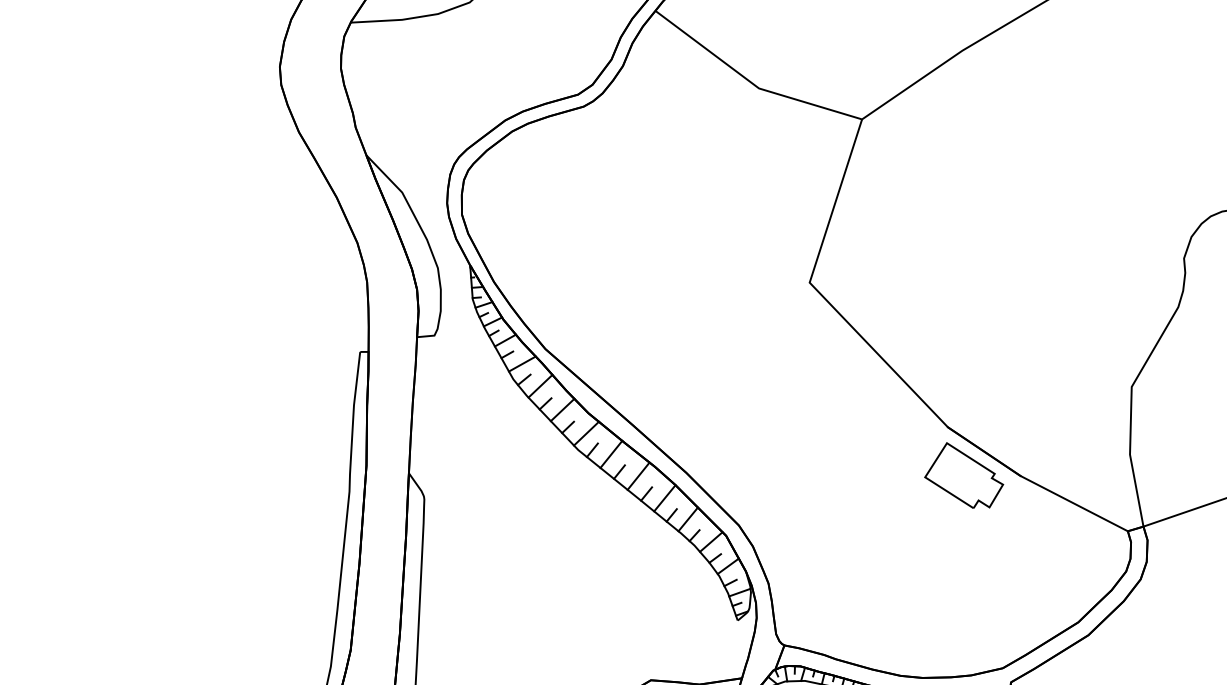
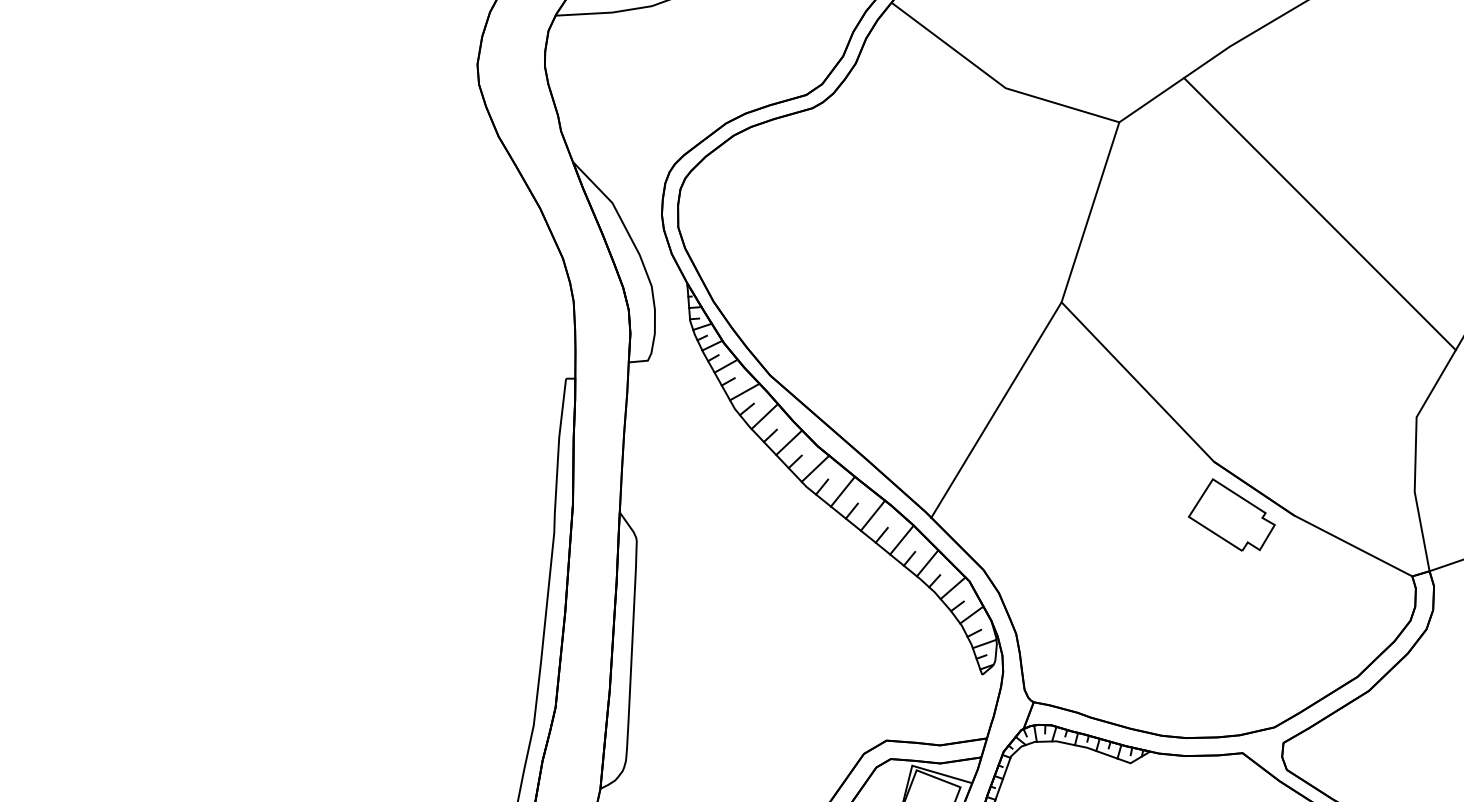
line: (1043, 203) -> (1319, 214), added
line: (750, 379) -> (996, 409), added

